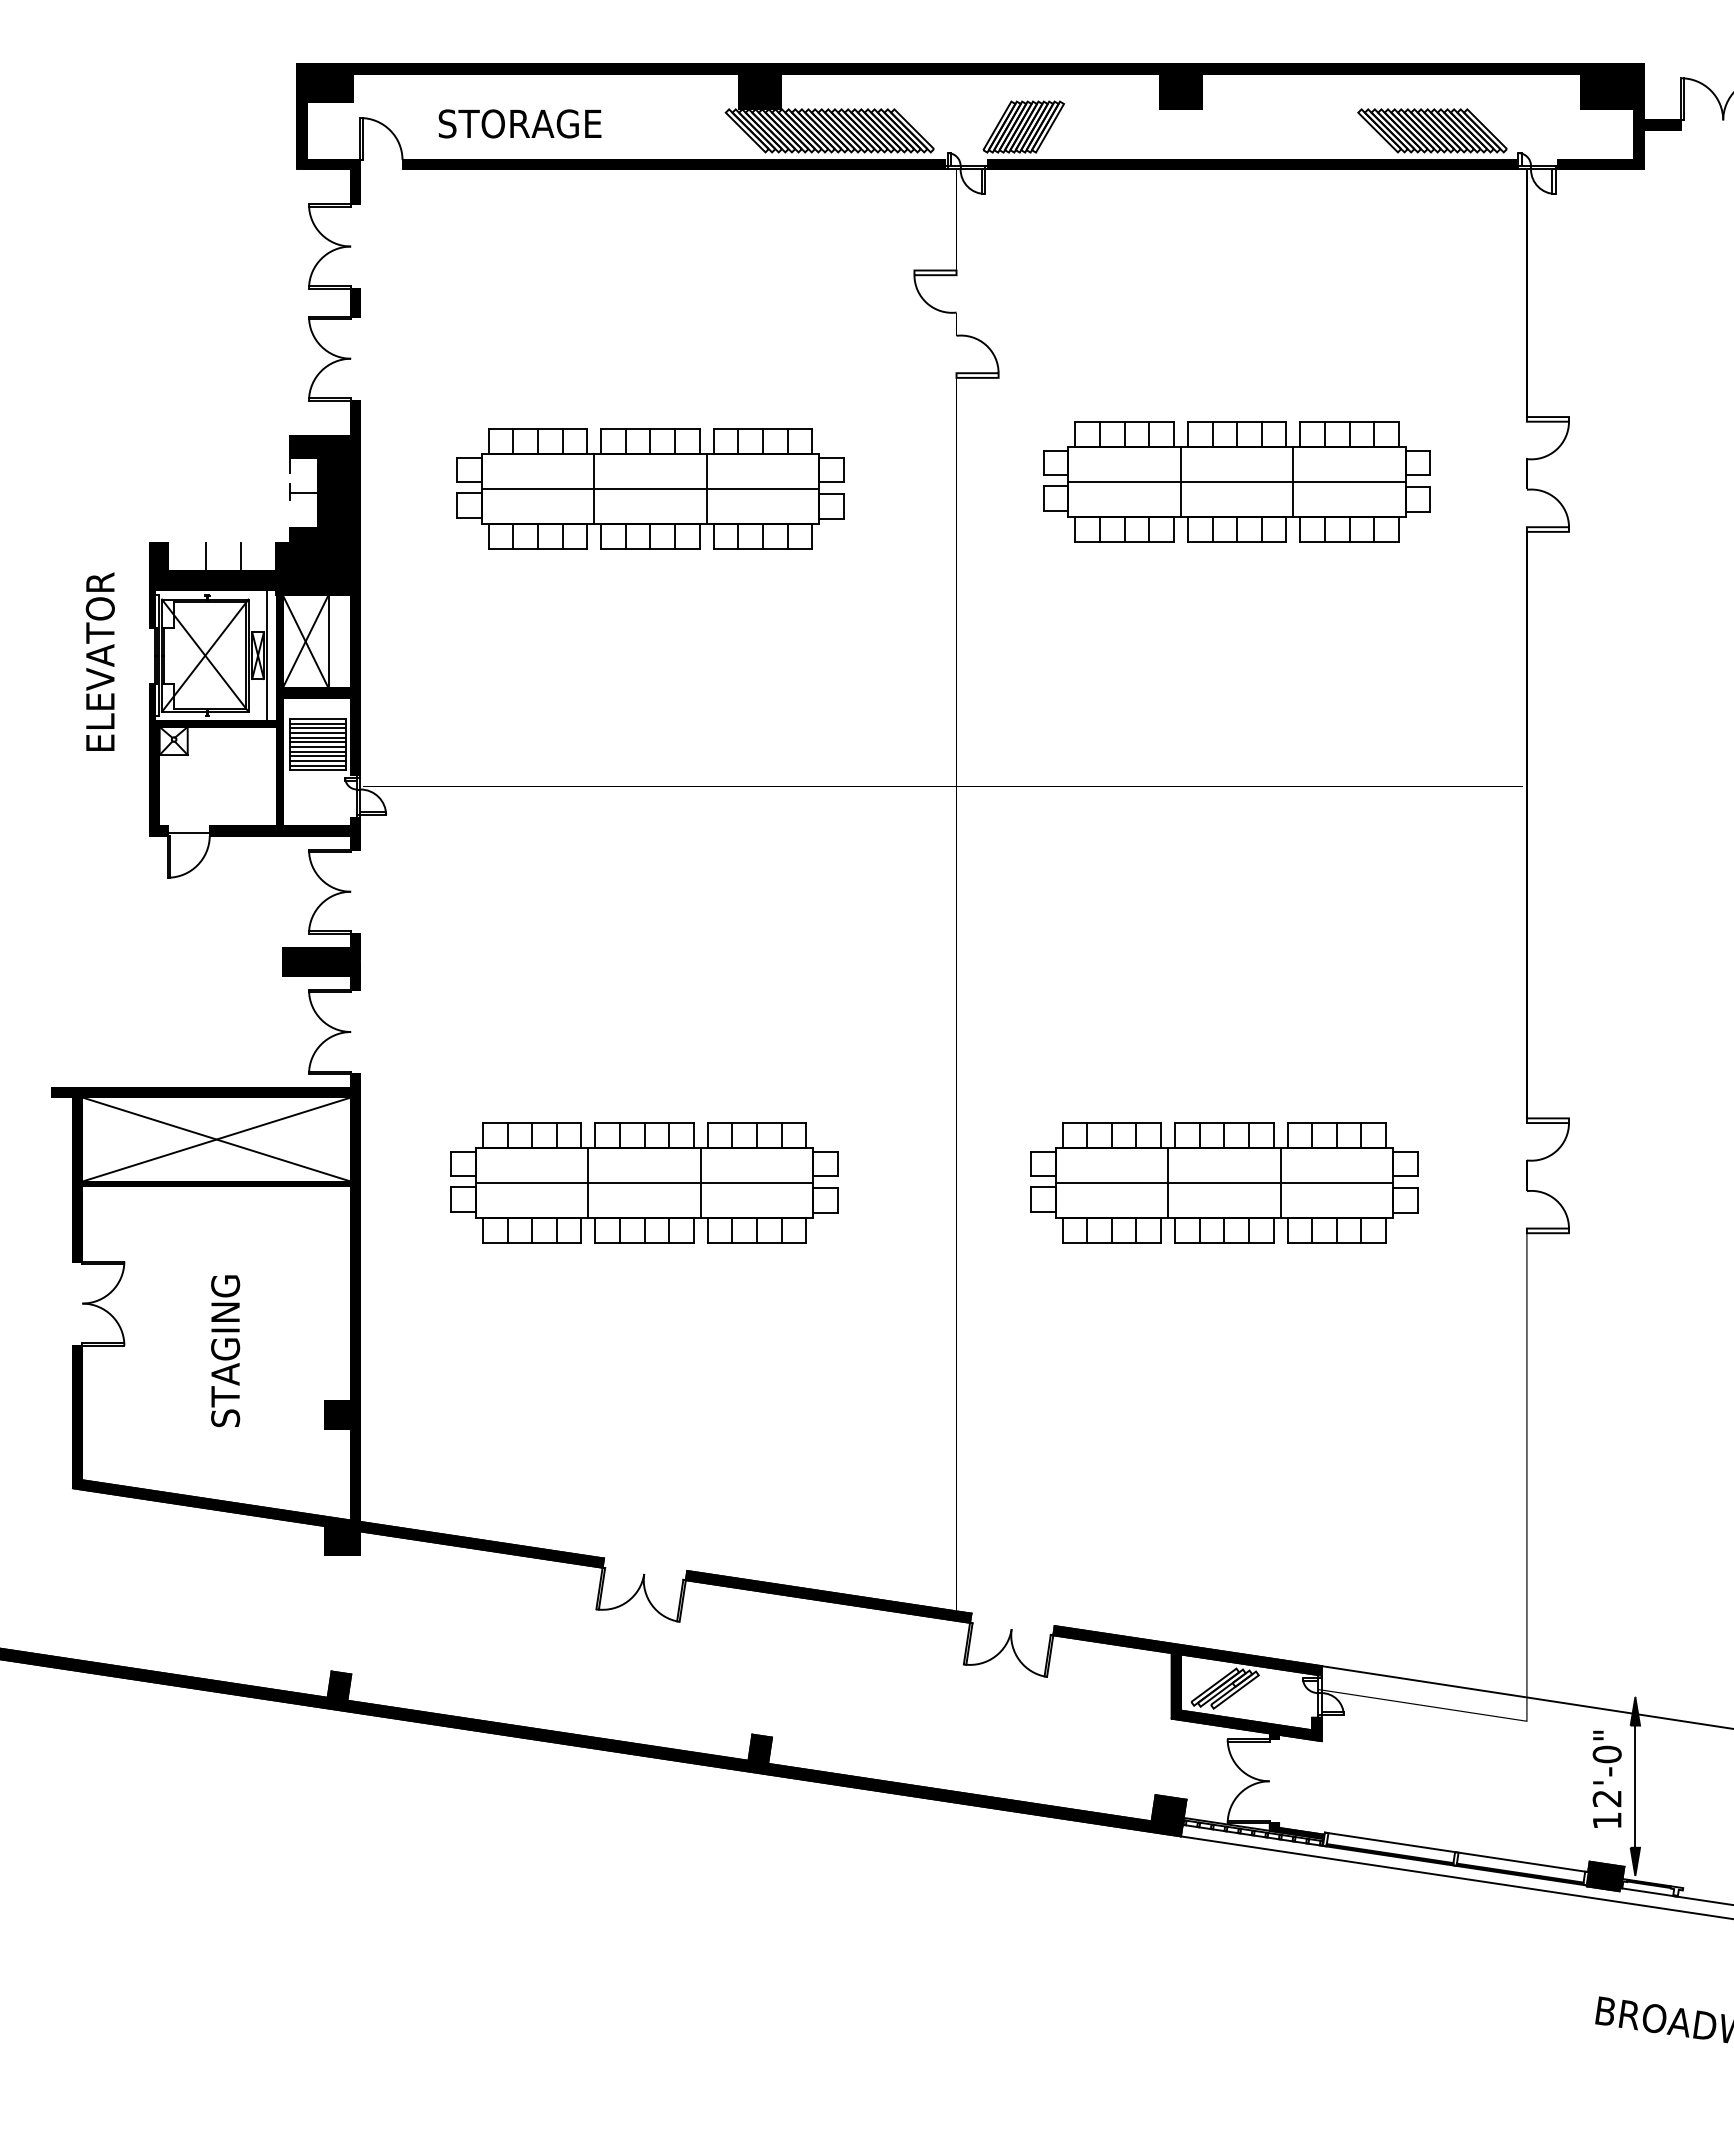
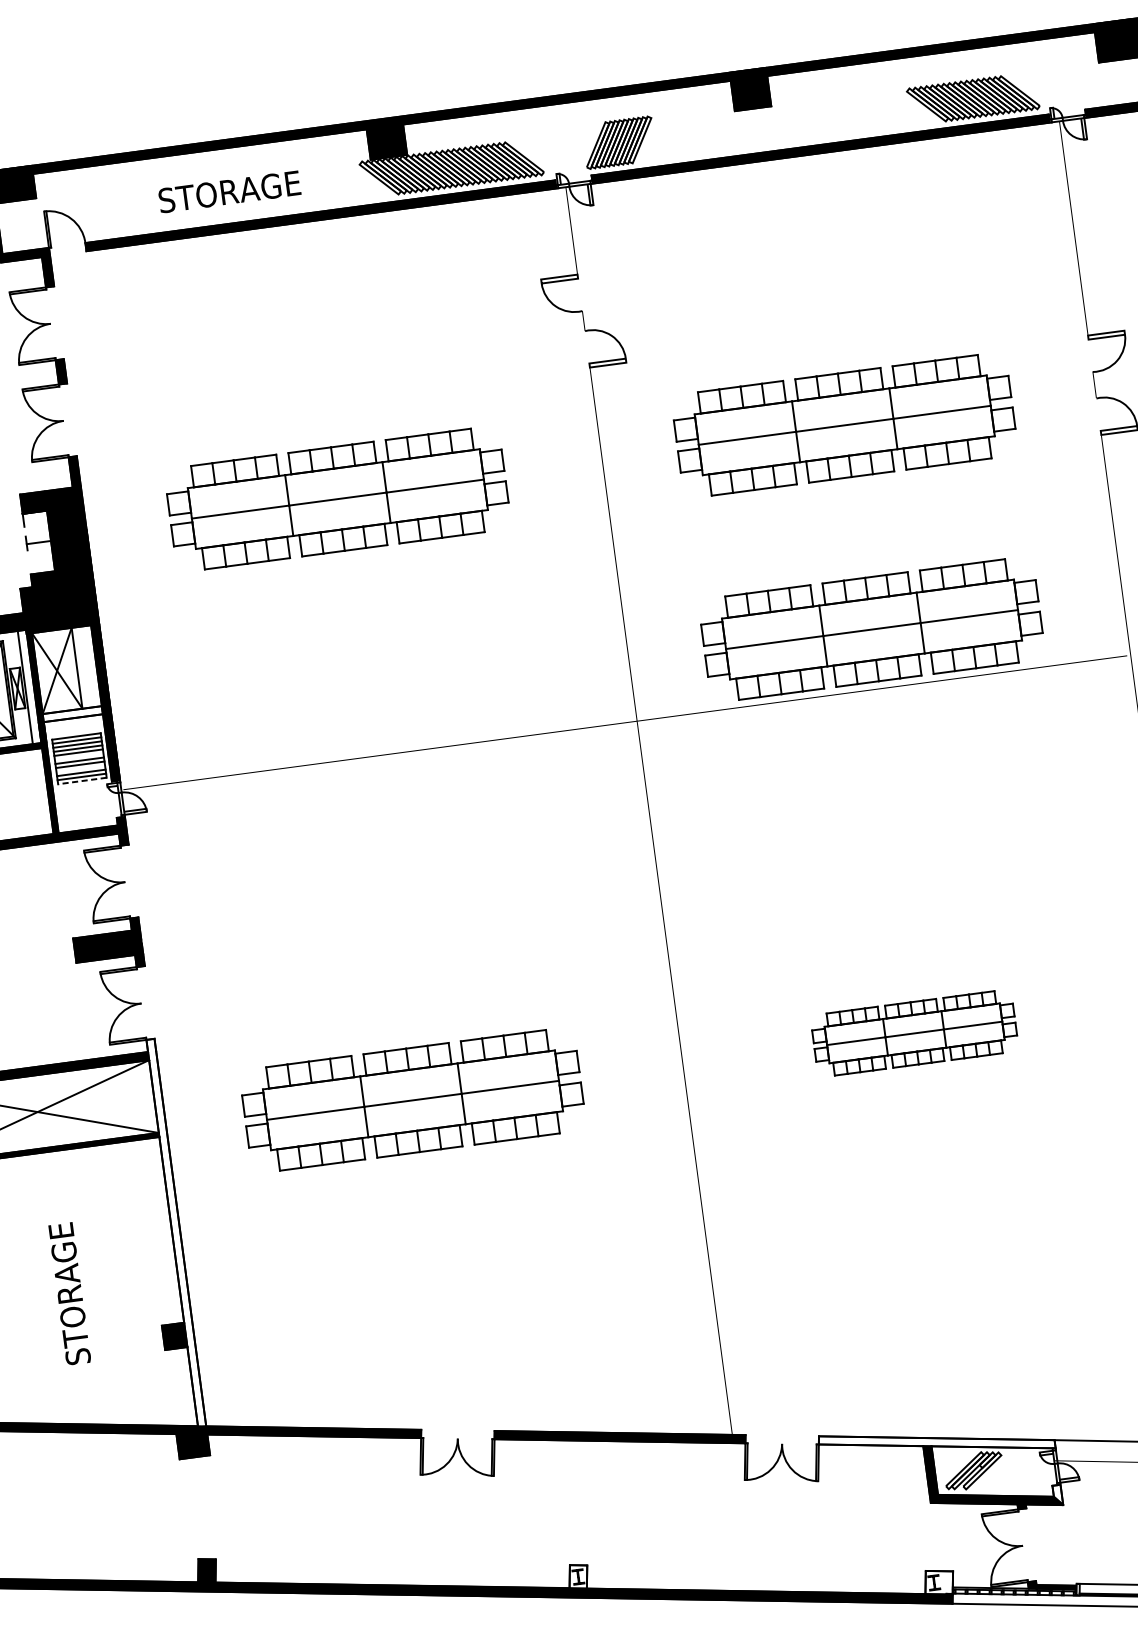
text: (519, 123) -> (229, 191), moved
fill: (316, 692) -> (72, 713), removed
part: (1236, 717) -> (871, 629), added
line: (317, 742) -> (79, 756), removed
line: (317, 756) -> (80, 768), removed
line: (317, 770) -> (82, 781), solid -> dashed
part: (1224, 1182) -> (914, 1032), size x0.6
fill: (355, 1297) -> (176, 1232), removed
text: (225, 1350) -> (69, 1293), STAGING -> STORAGE
fill: (1187, 1650) -> (936, 1442), removed
fill: (1316, 1729) -> (1057, 1495), removed
fill: (760, 1748) -> (578, 1576), removed
fill: (1168, 1810) -> (938, 1582), removed

